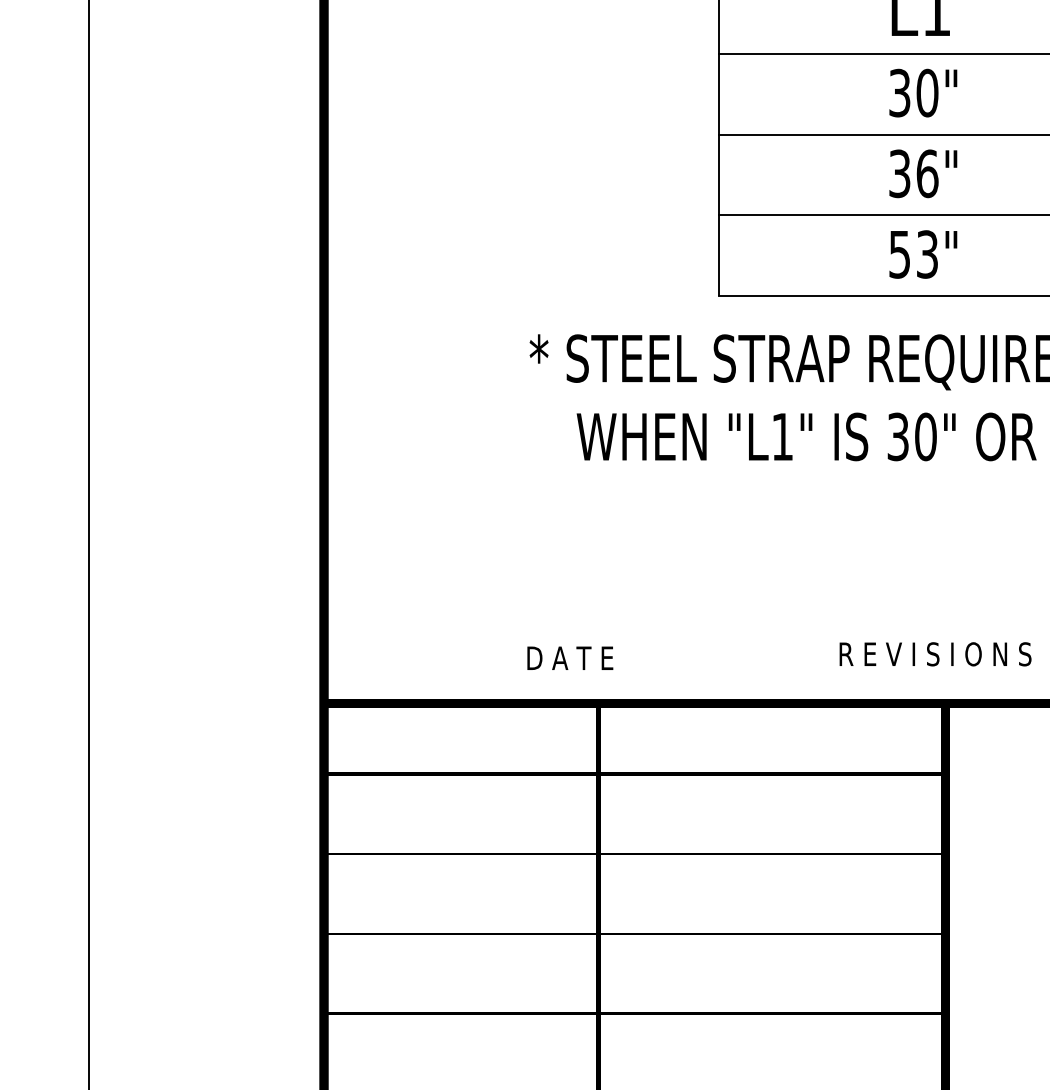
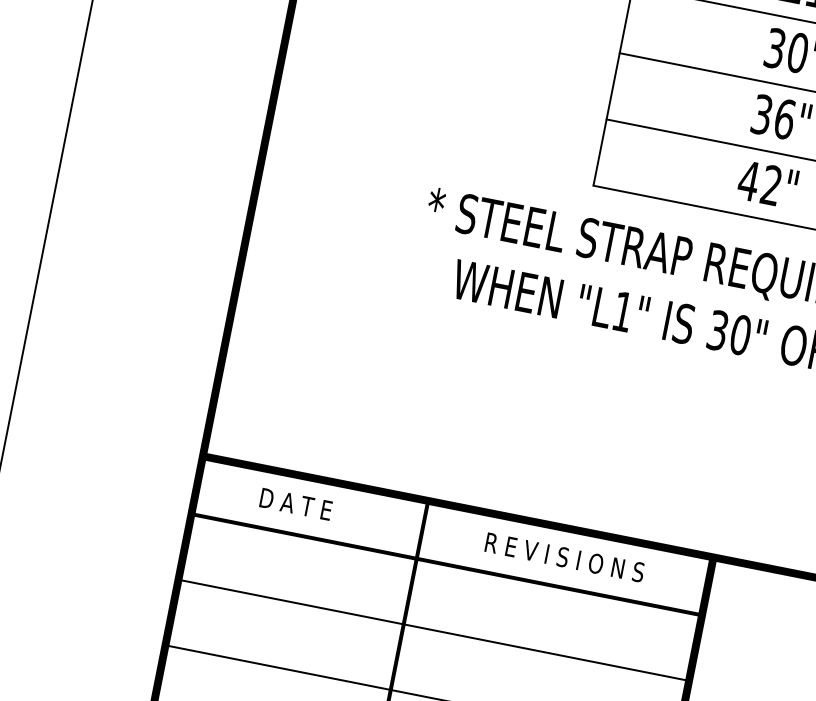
text: (912, 254) -> (759, 183), 53" -> 42"
text: (935, 654) -> (564, 557), moved
text: (570, 657) -> (296, 503), moved

